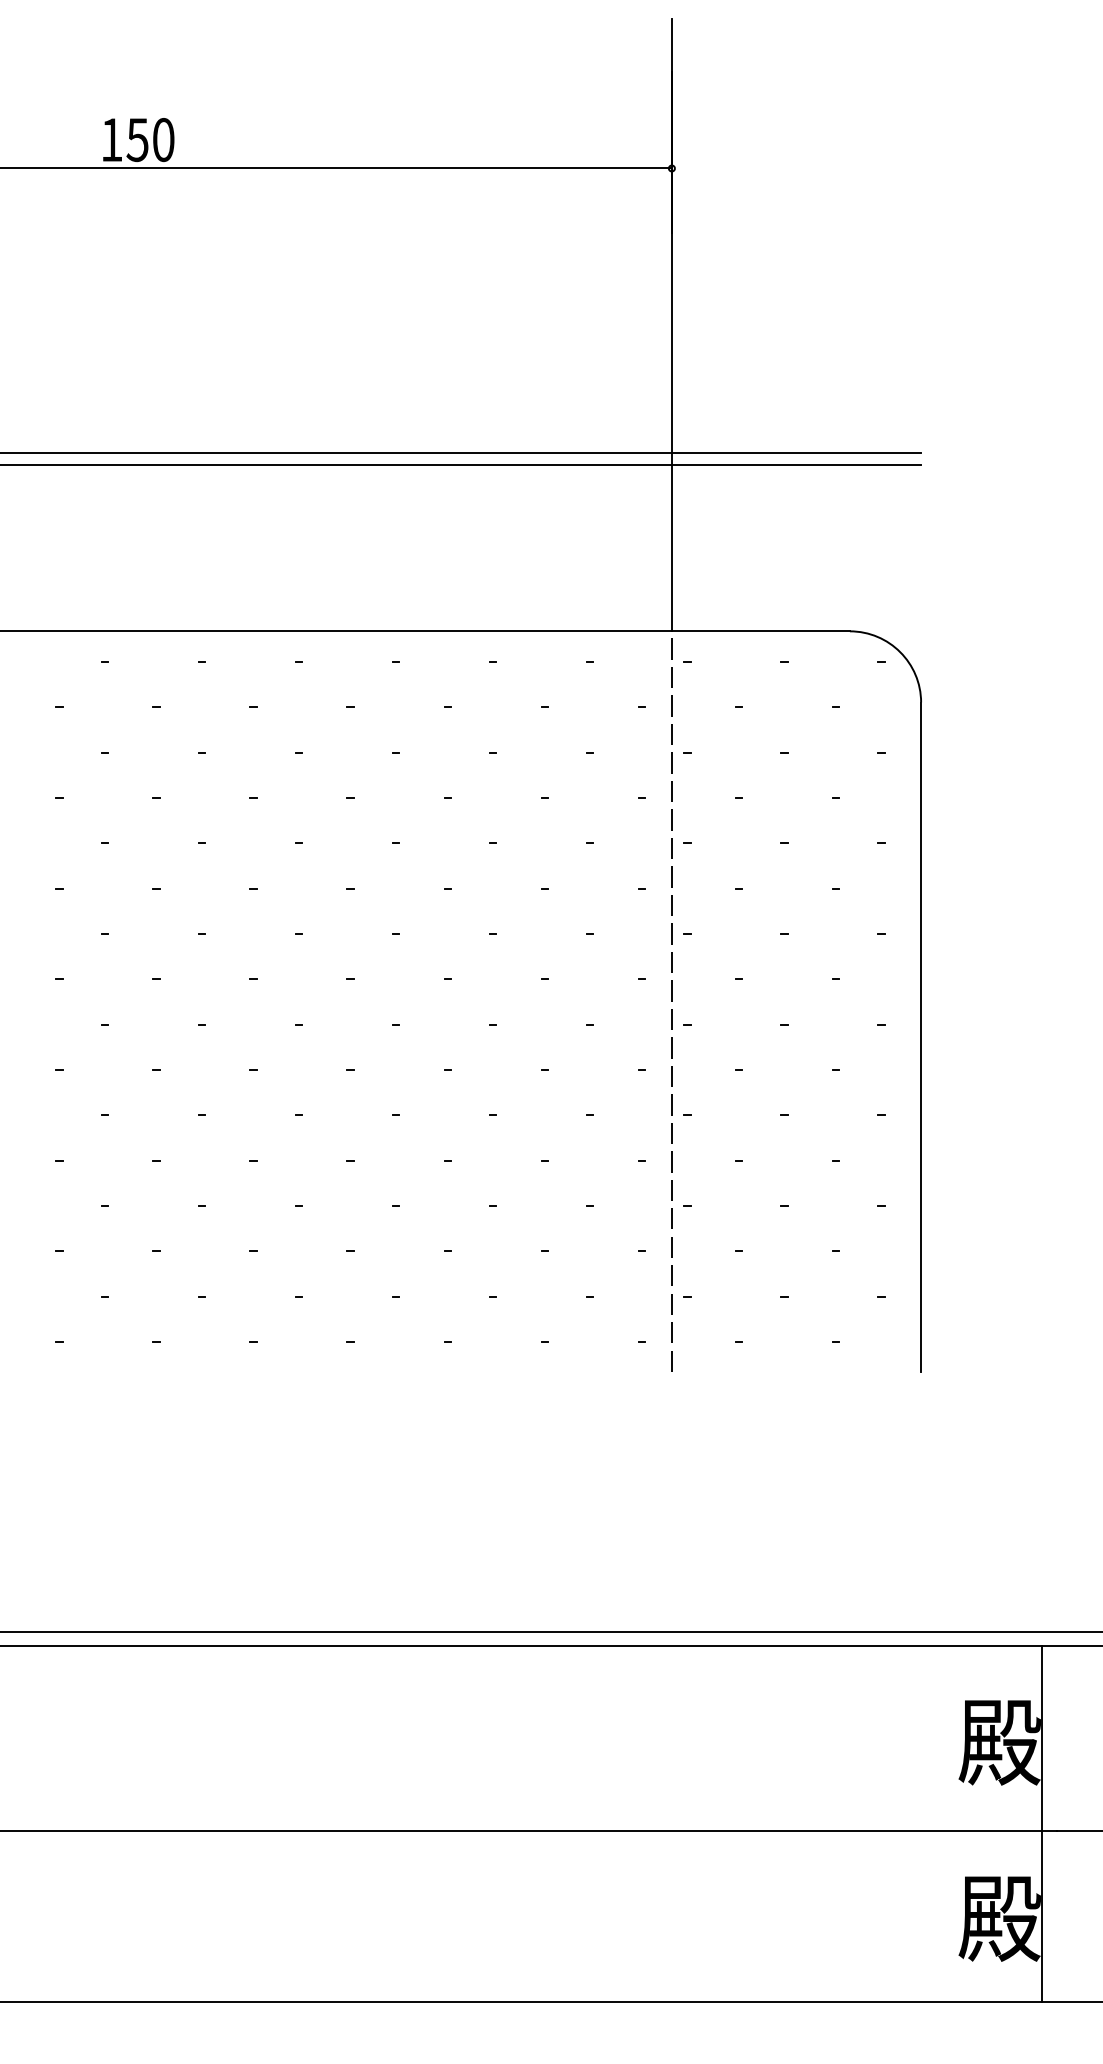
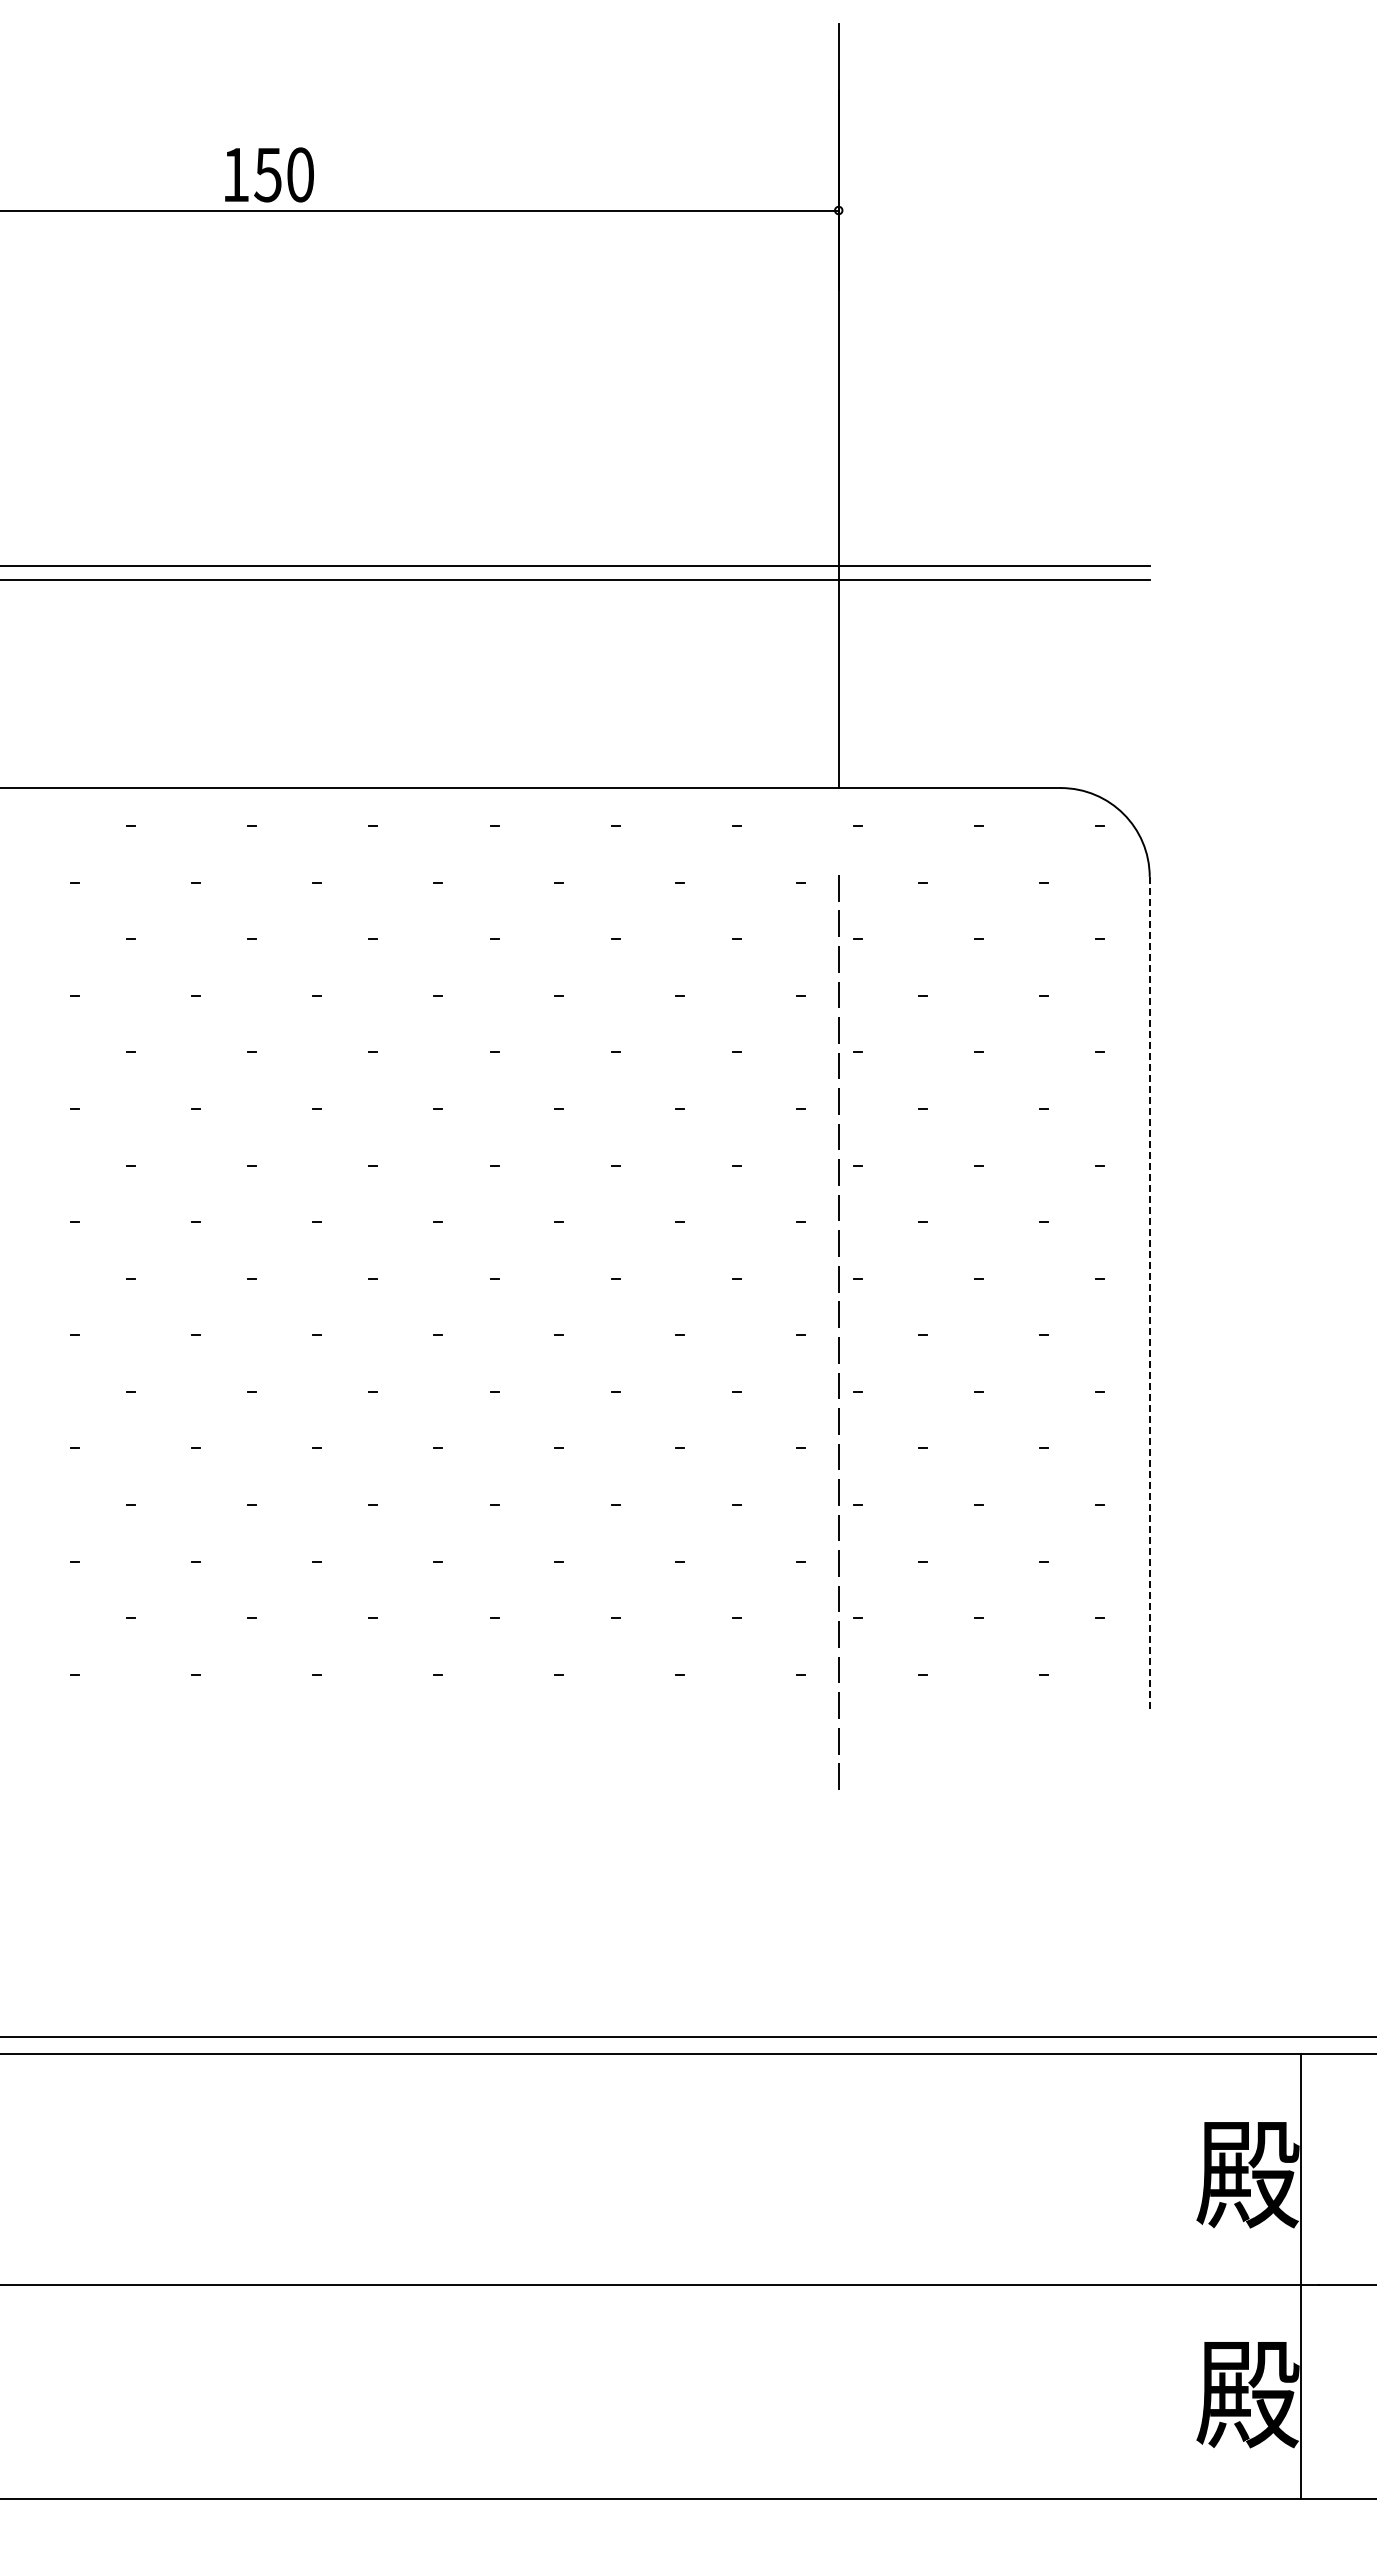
text: (138, 139) -> (269, 174), moved
line: (671, 1001) -> (838, 1327), moved
line: (920, 1037) -> (1149, 1294), solid -> dashed

